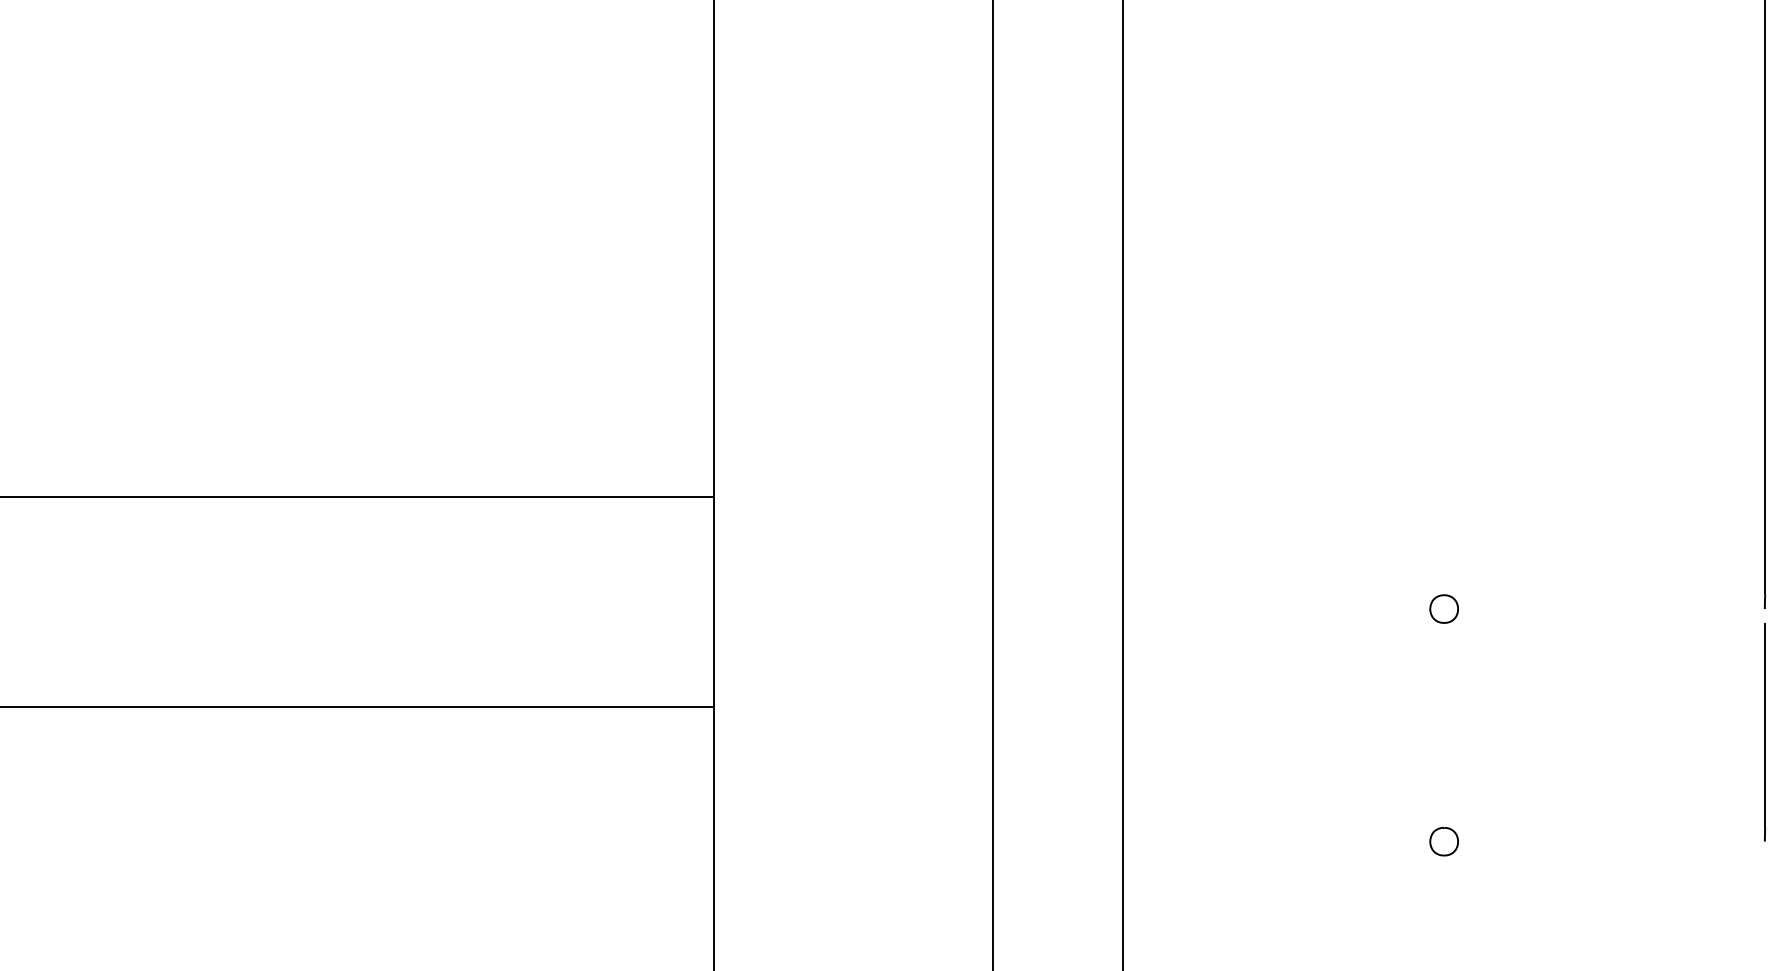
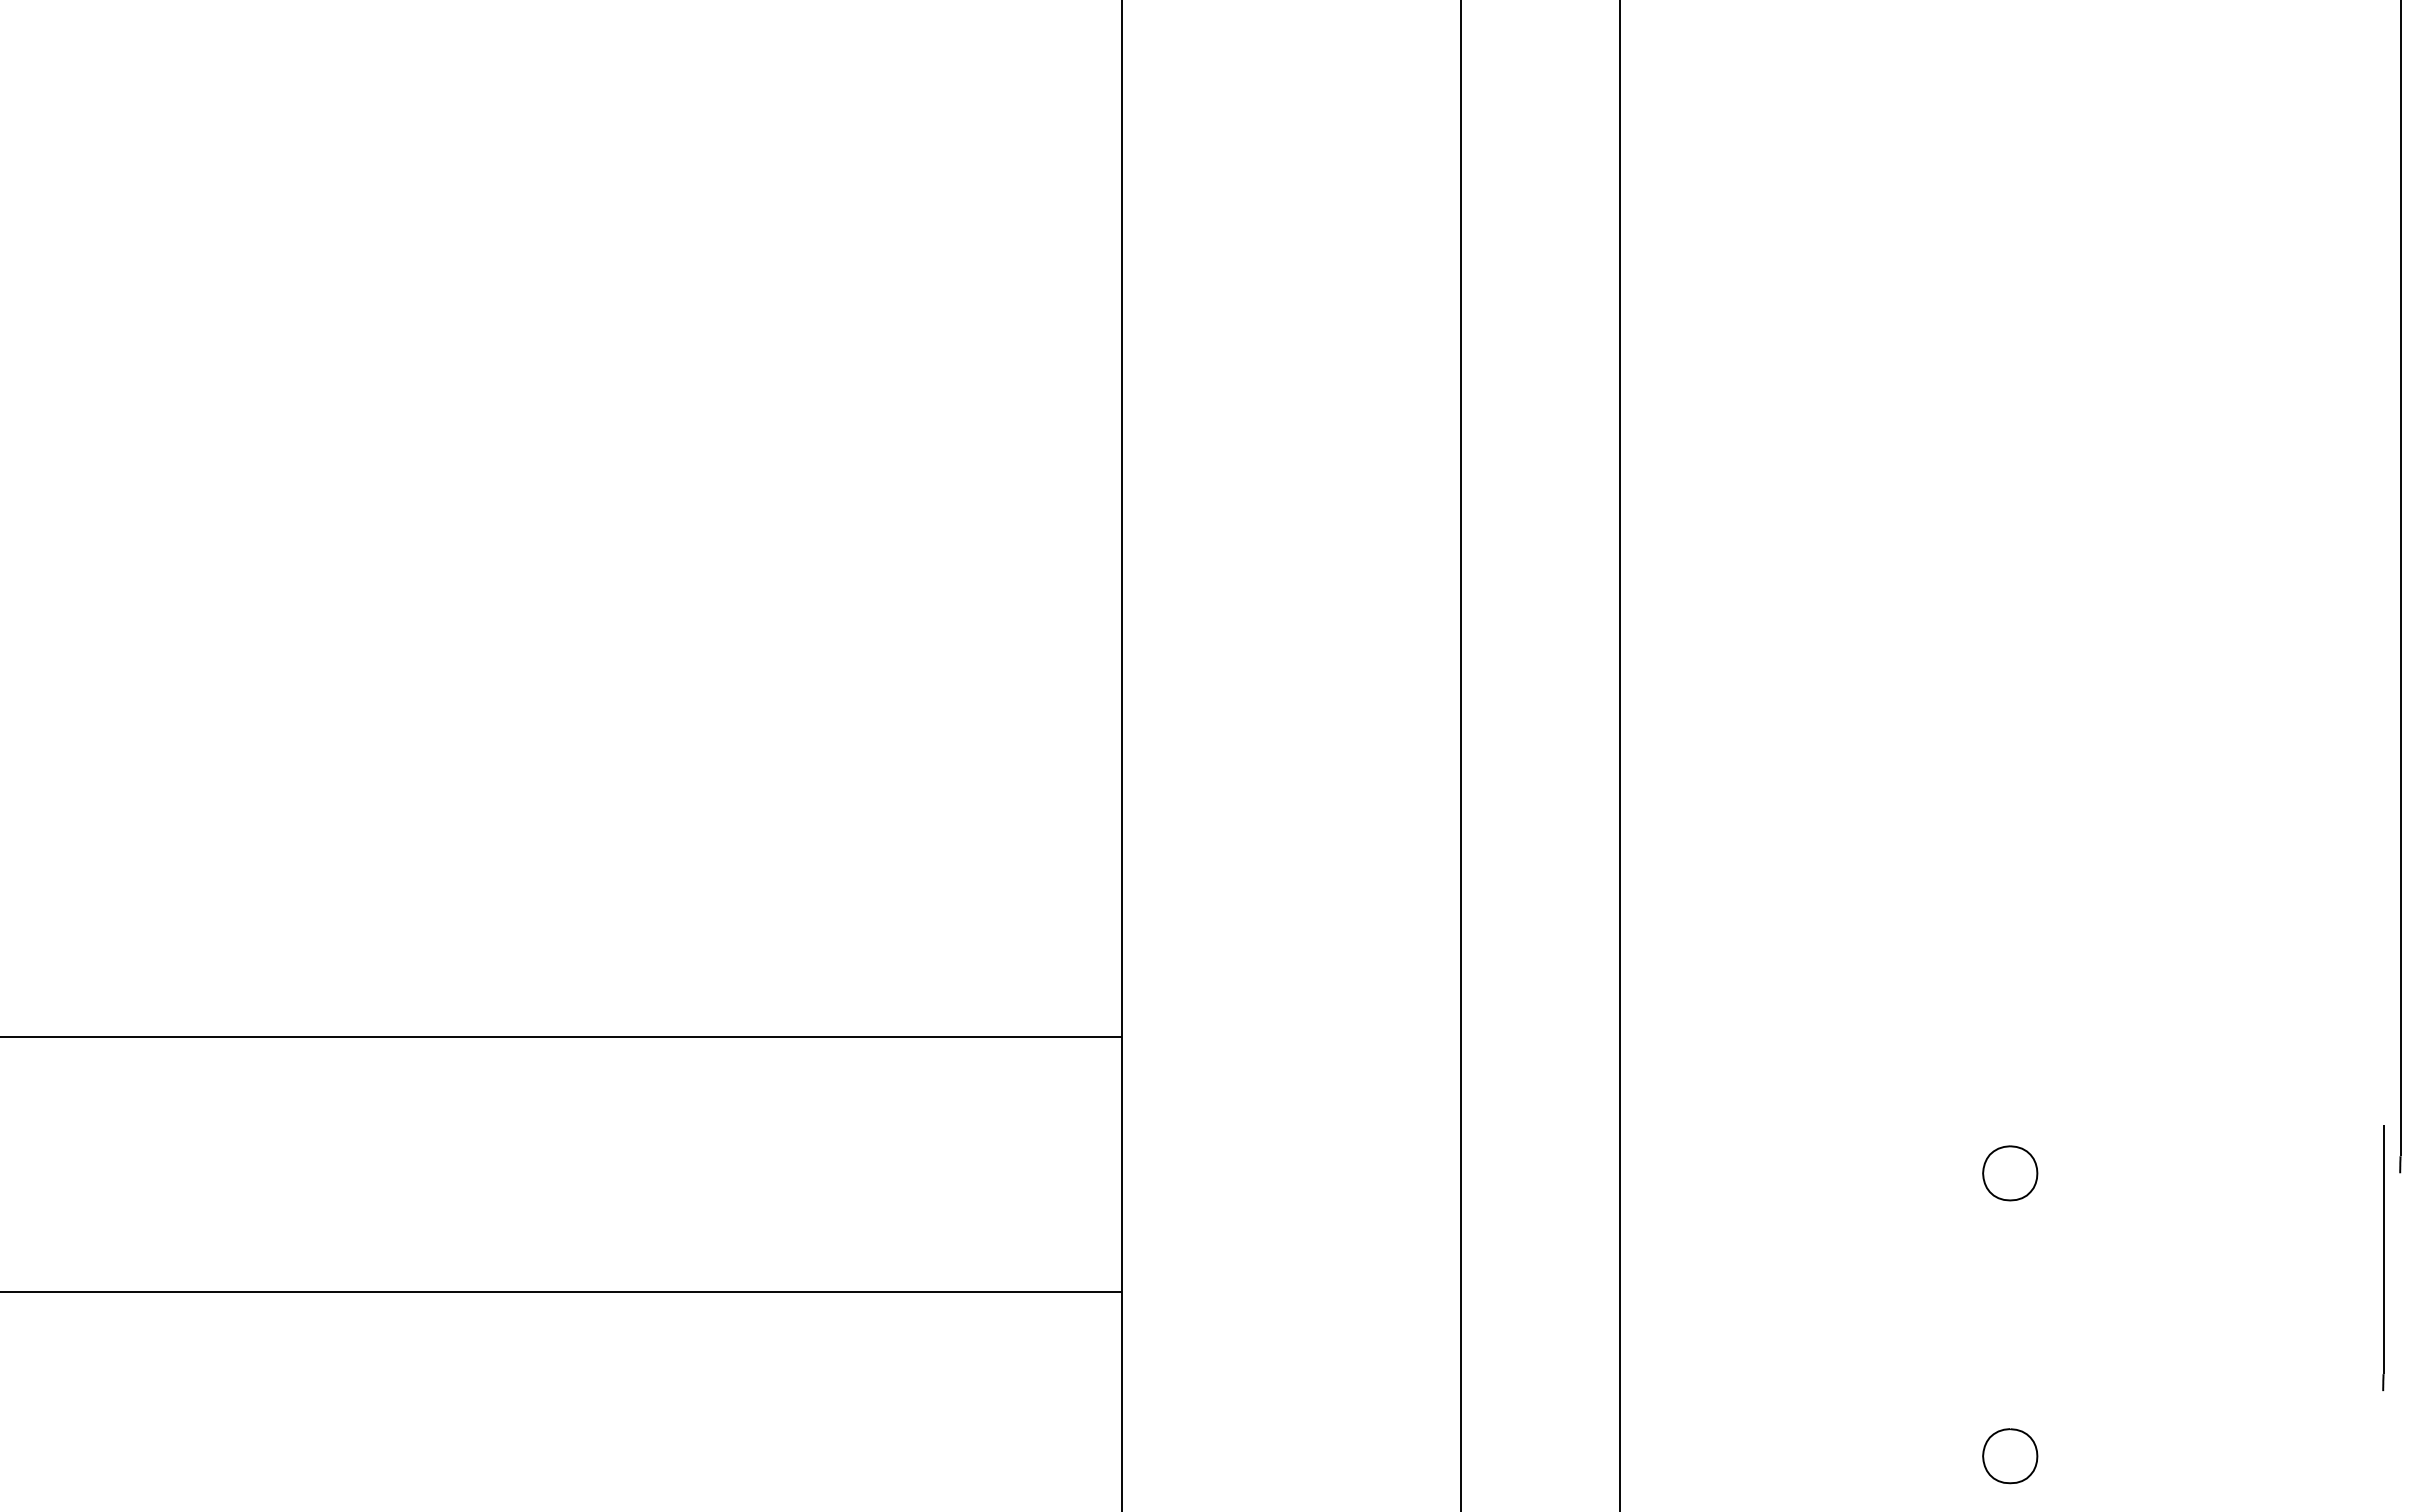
part: (1443, 608) -> (2009, 1172), size x1.6
line: (1765, 732) -> (2383, 1258), moved
part: (1443, 841) -> (2009, 1455), size x1.6

